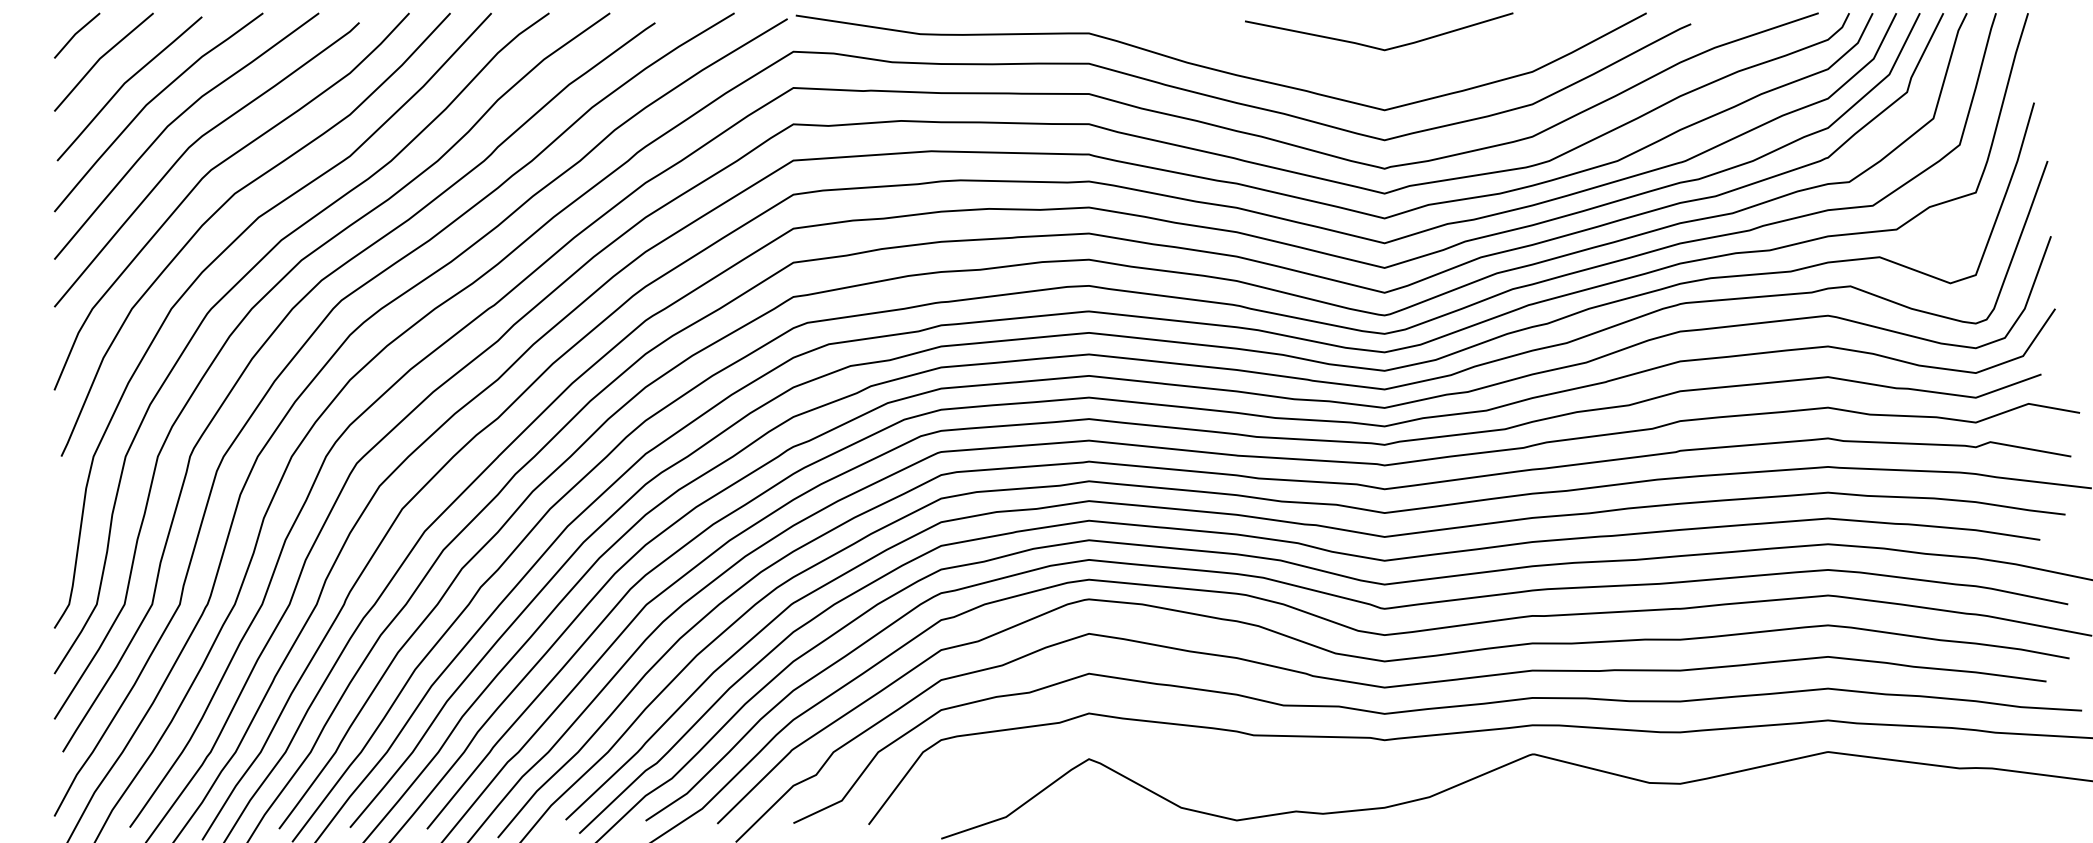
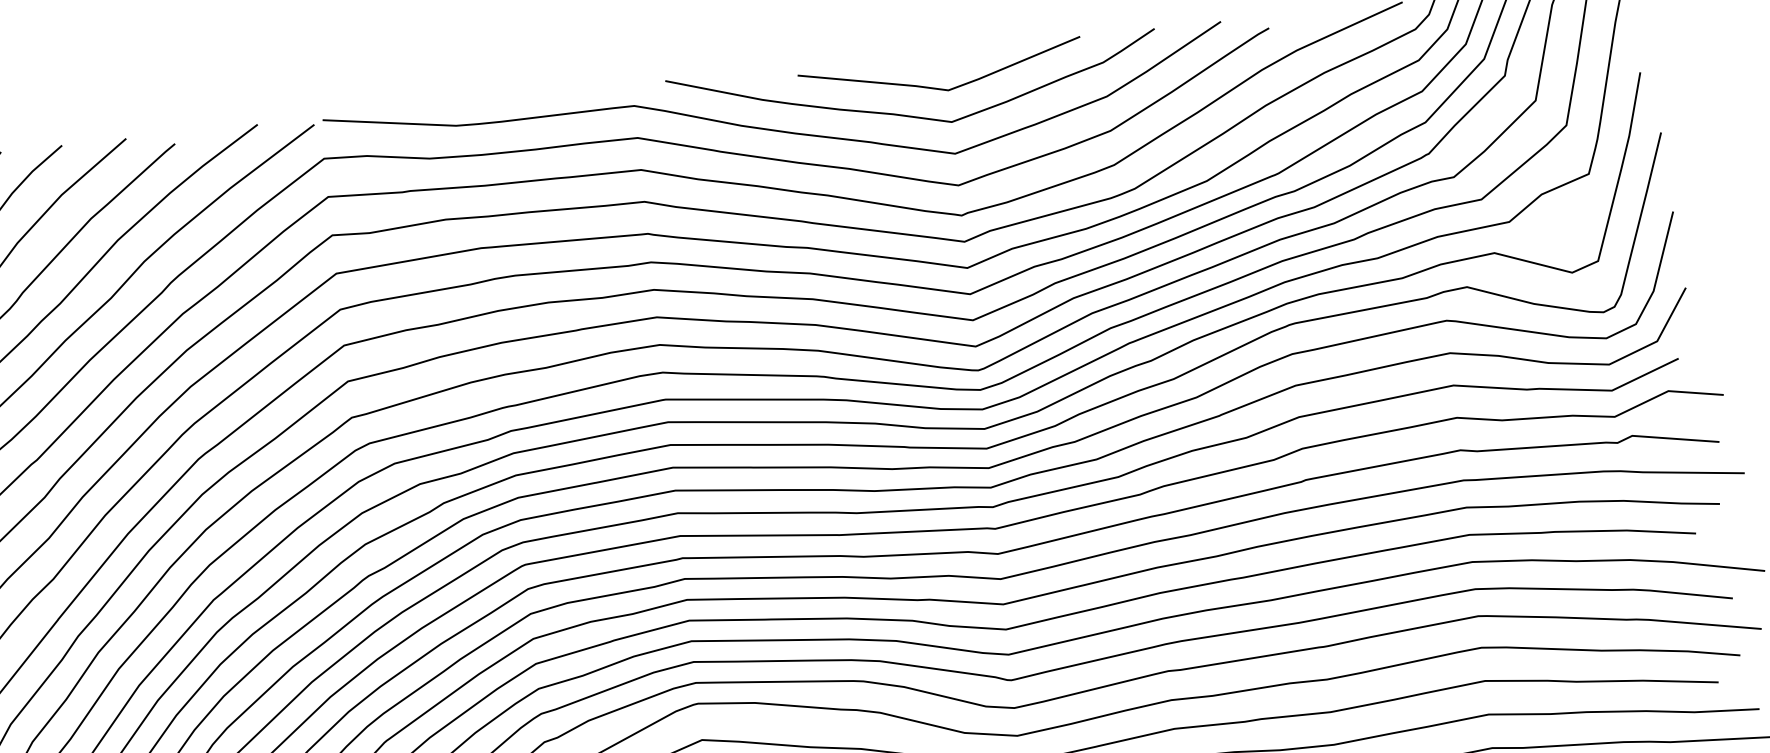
curve: (1345, 69) -> (909, 115), added

